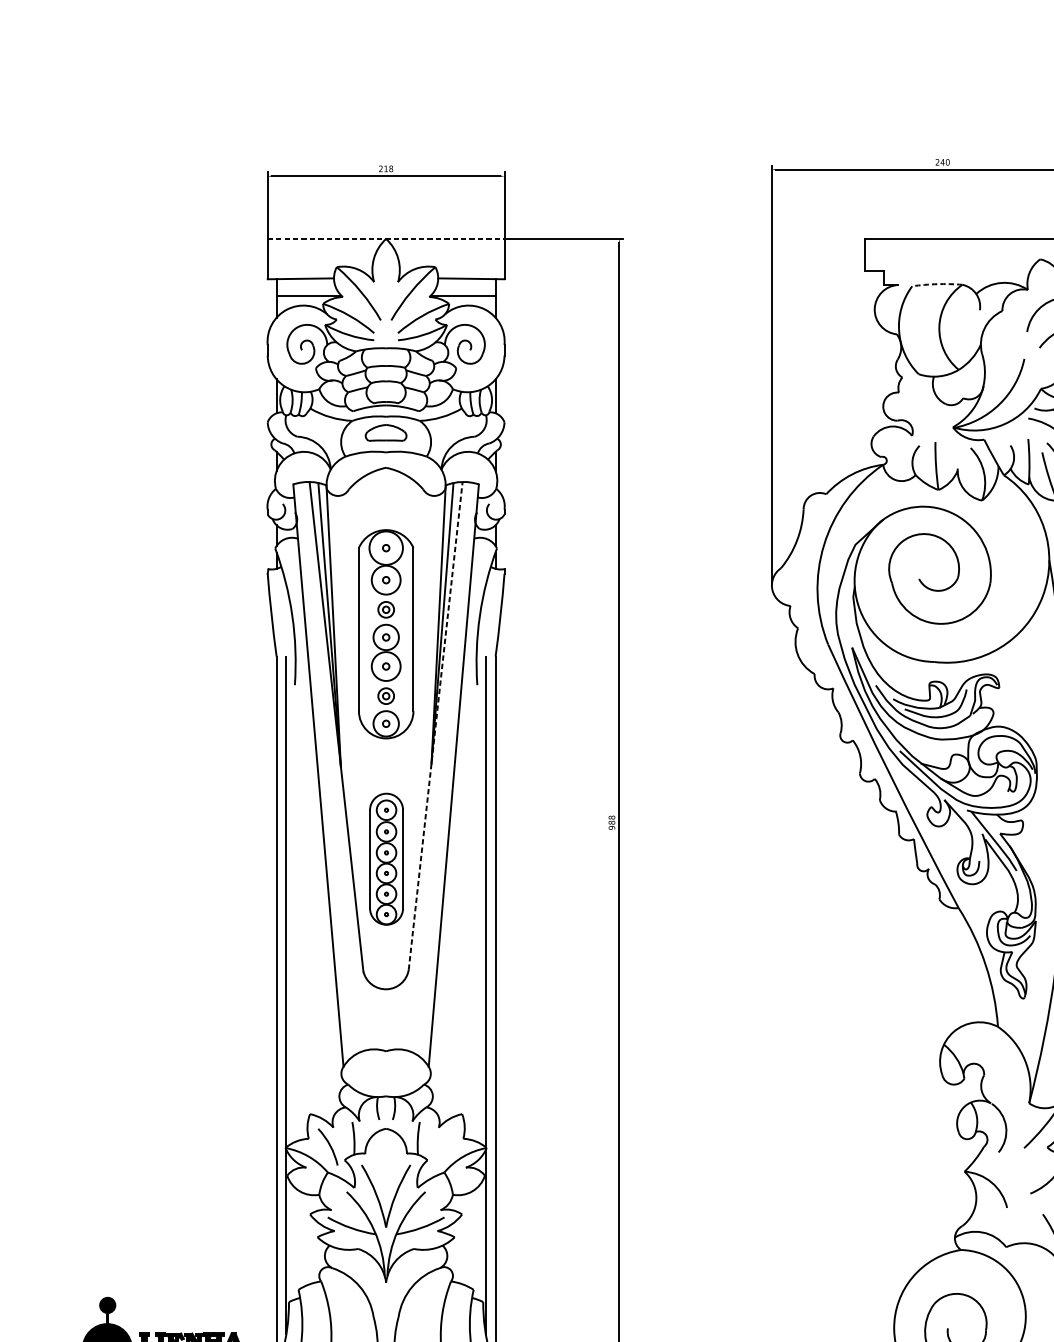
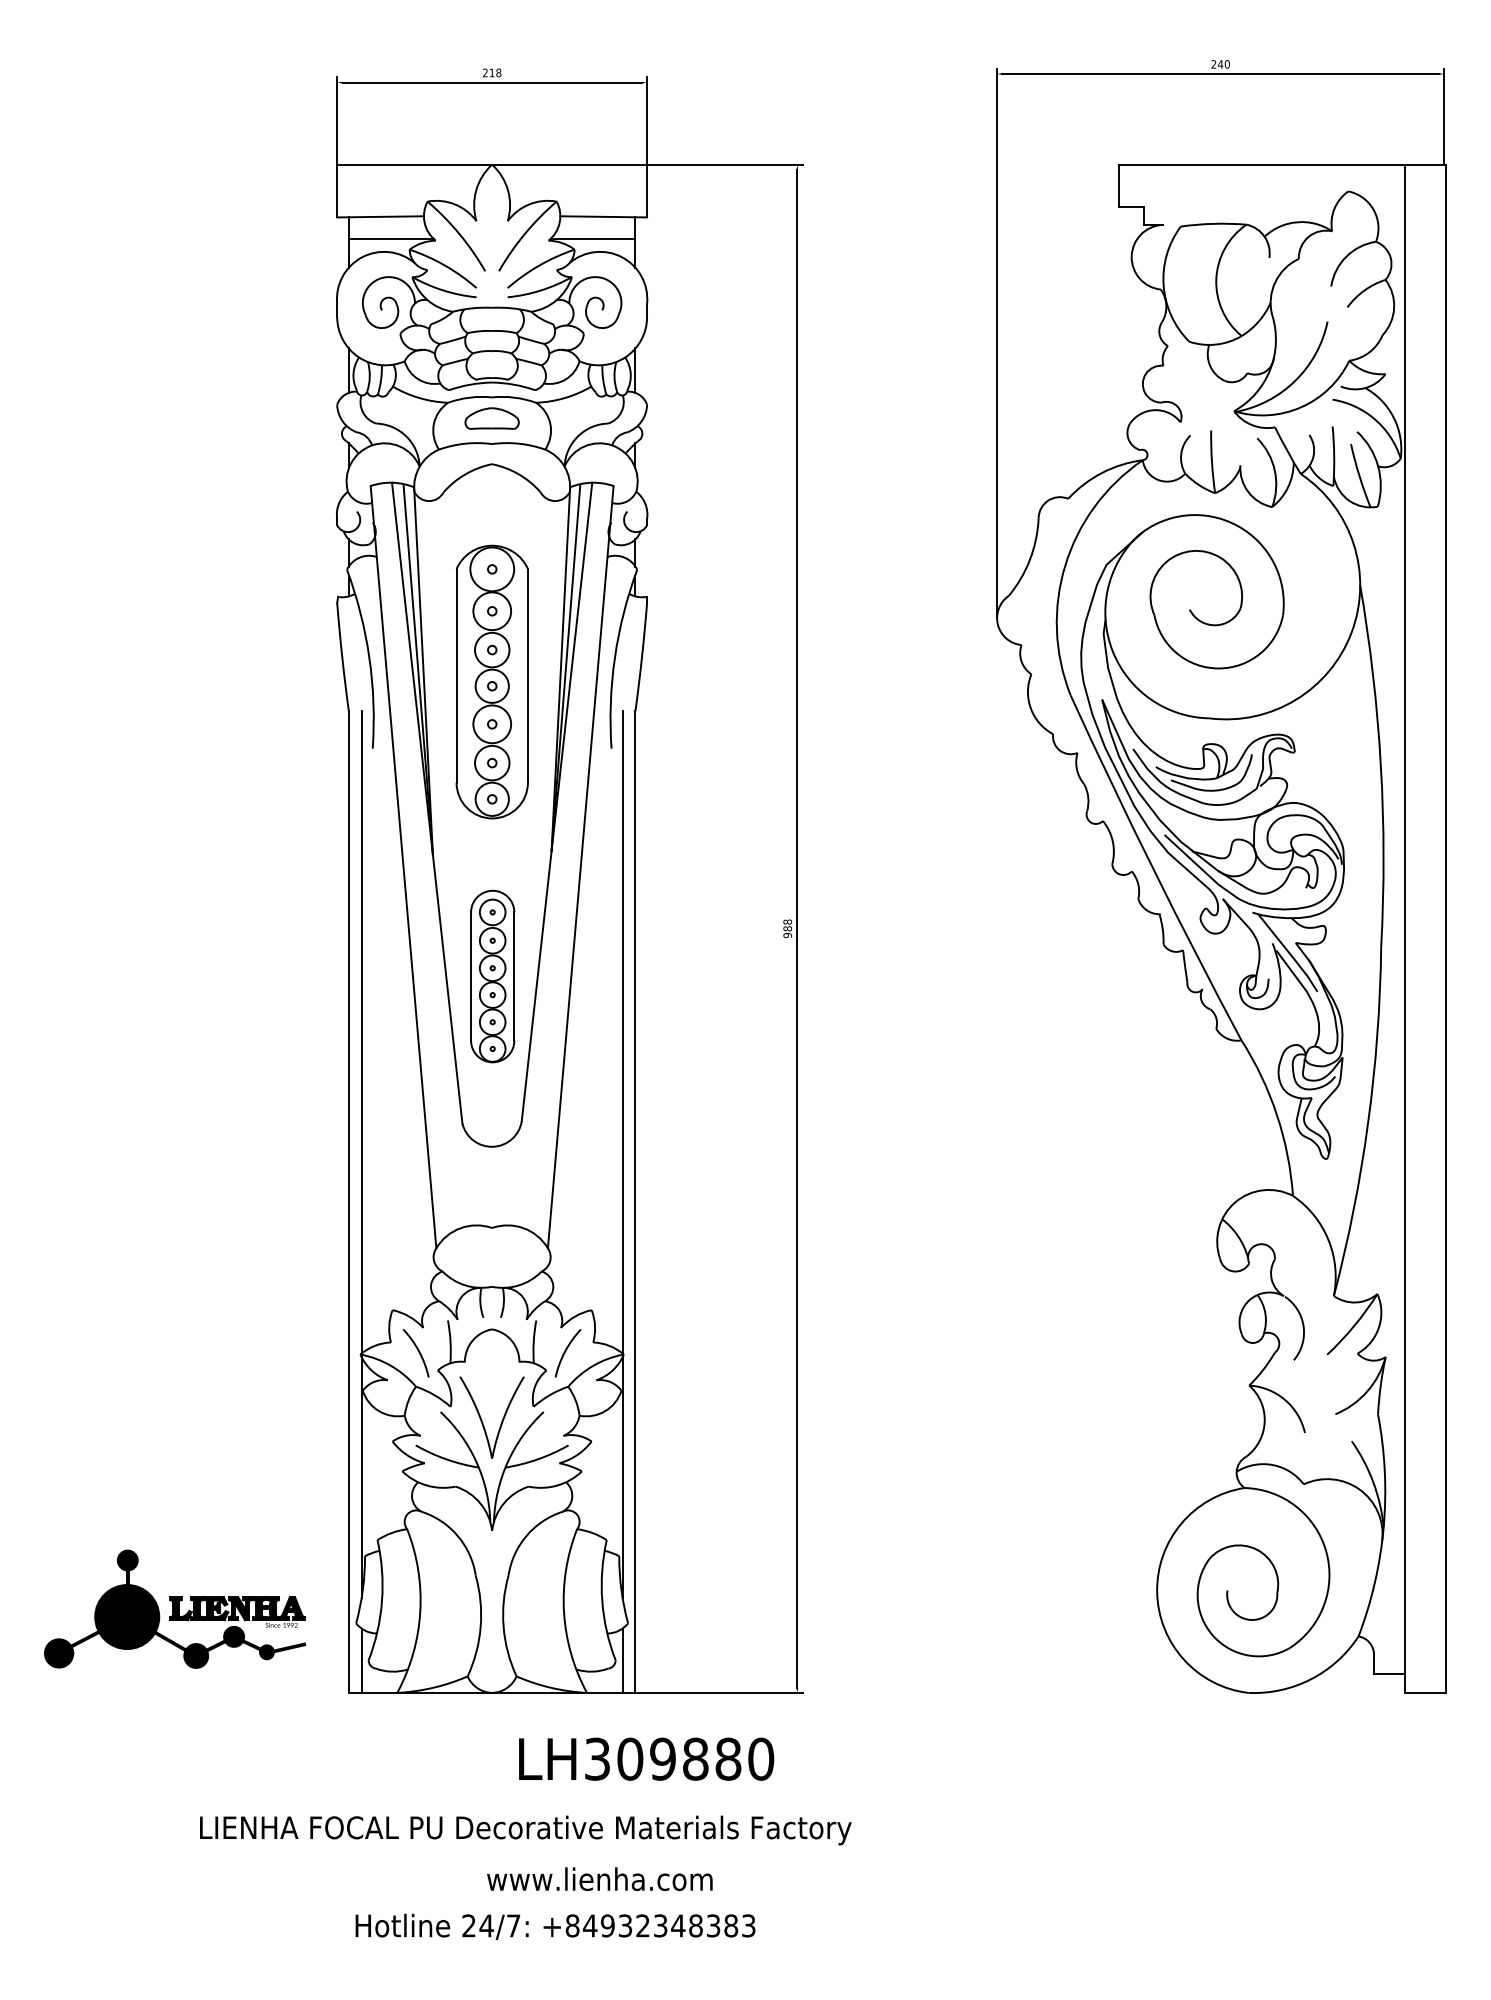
line: (386, 238) -> (492, 164), dashed -> solid
arc: (937, 283) -> (1213, 223), dashed -> solid
circle: (386, 609) -> (492, 649), size x1.67
circle: (386, 695) -> (492, 762), size x1.67
line: (436, 725) -> (557, 801), dashed -> solid
arc: (442, 1147) -> (565, 1353), added

